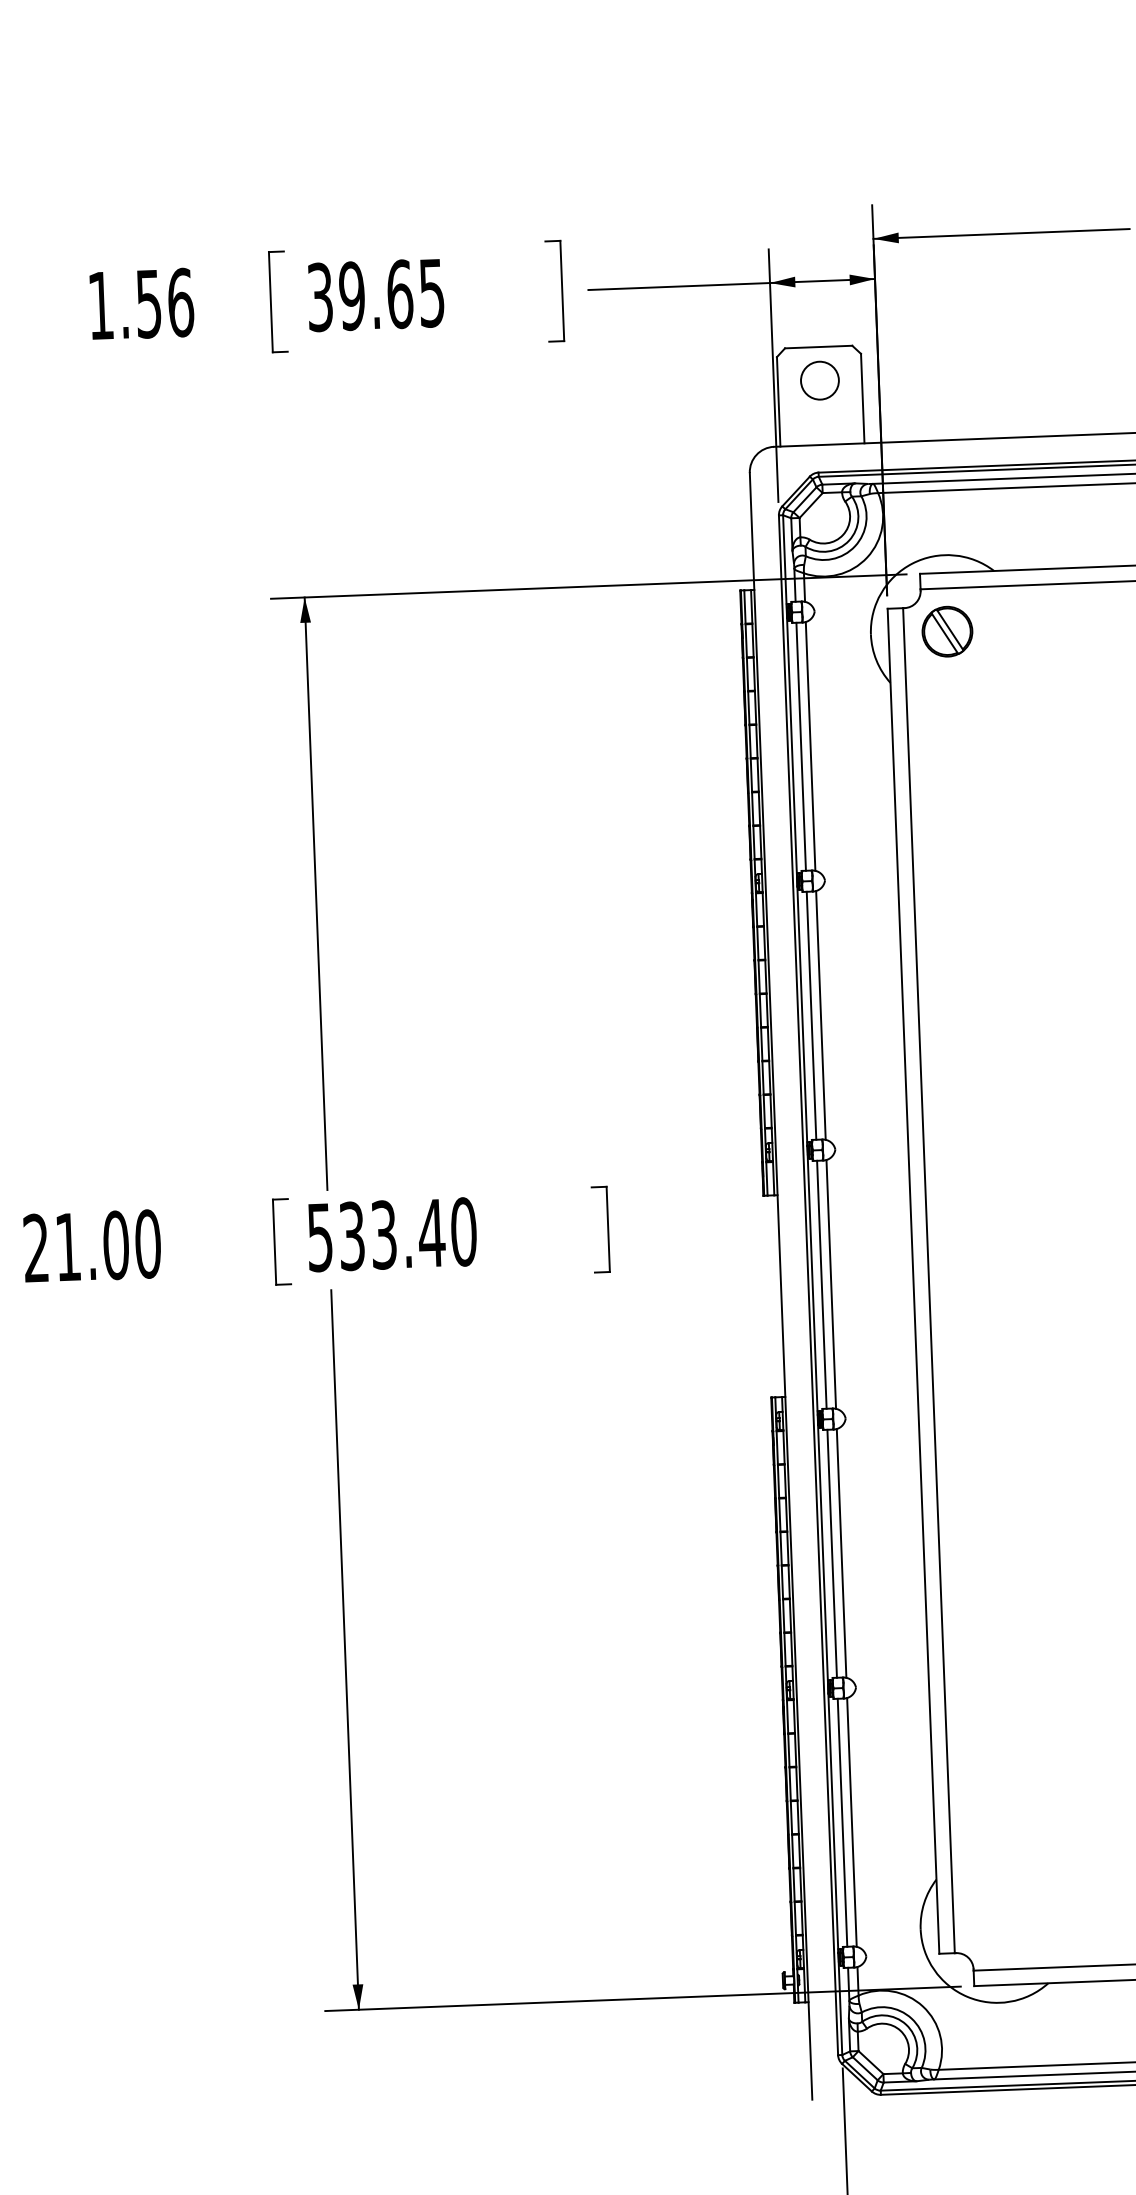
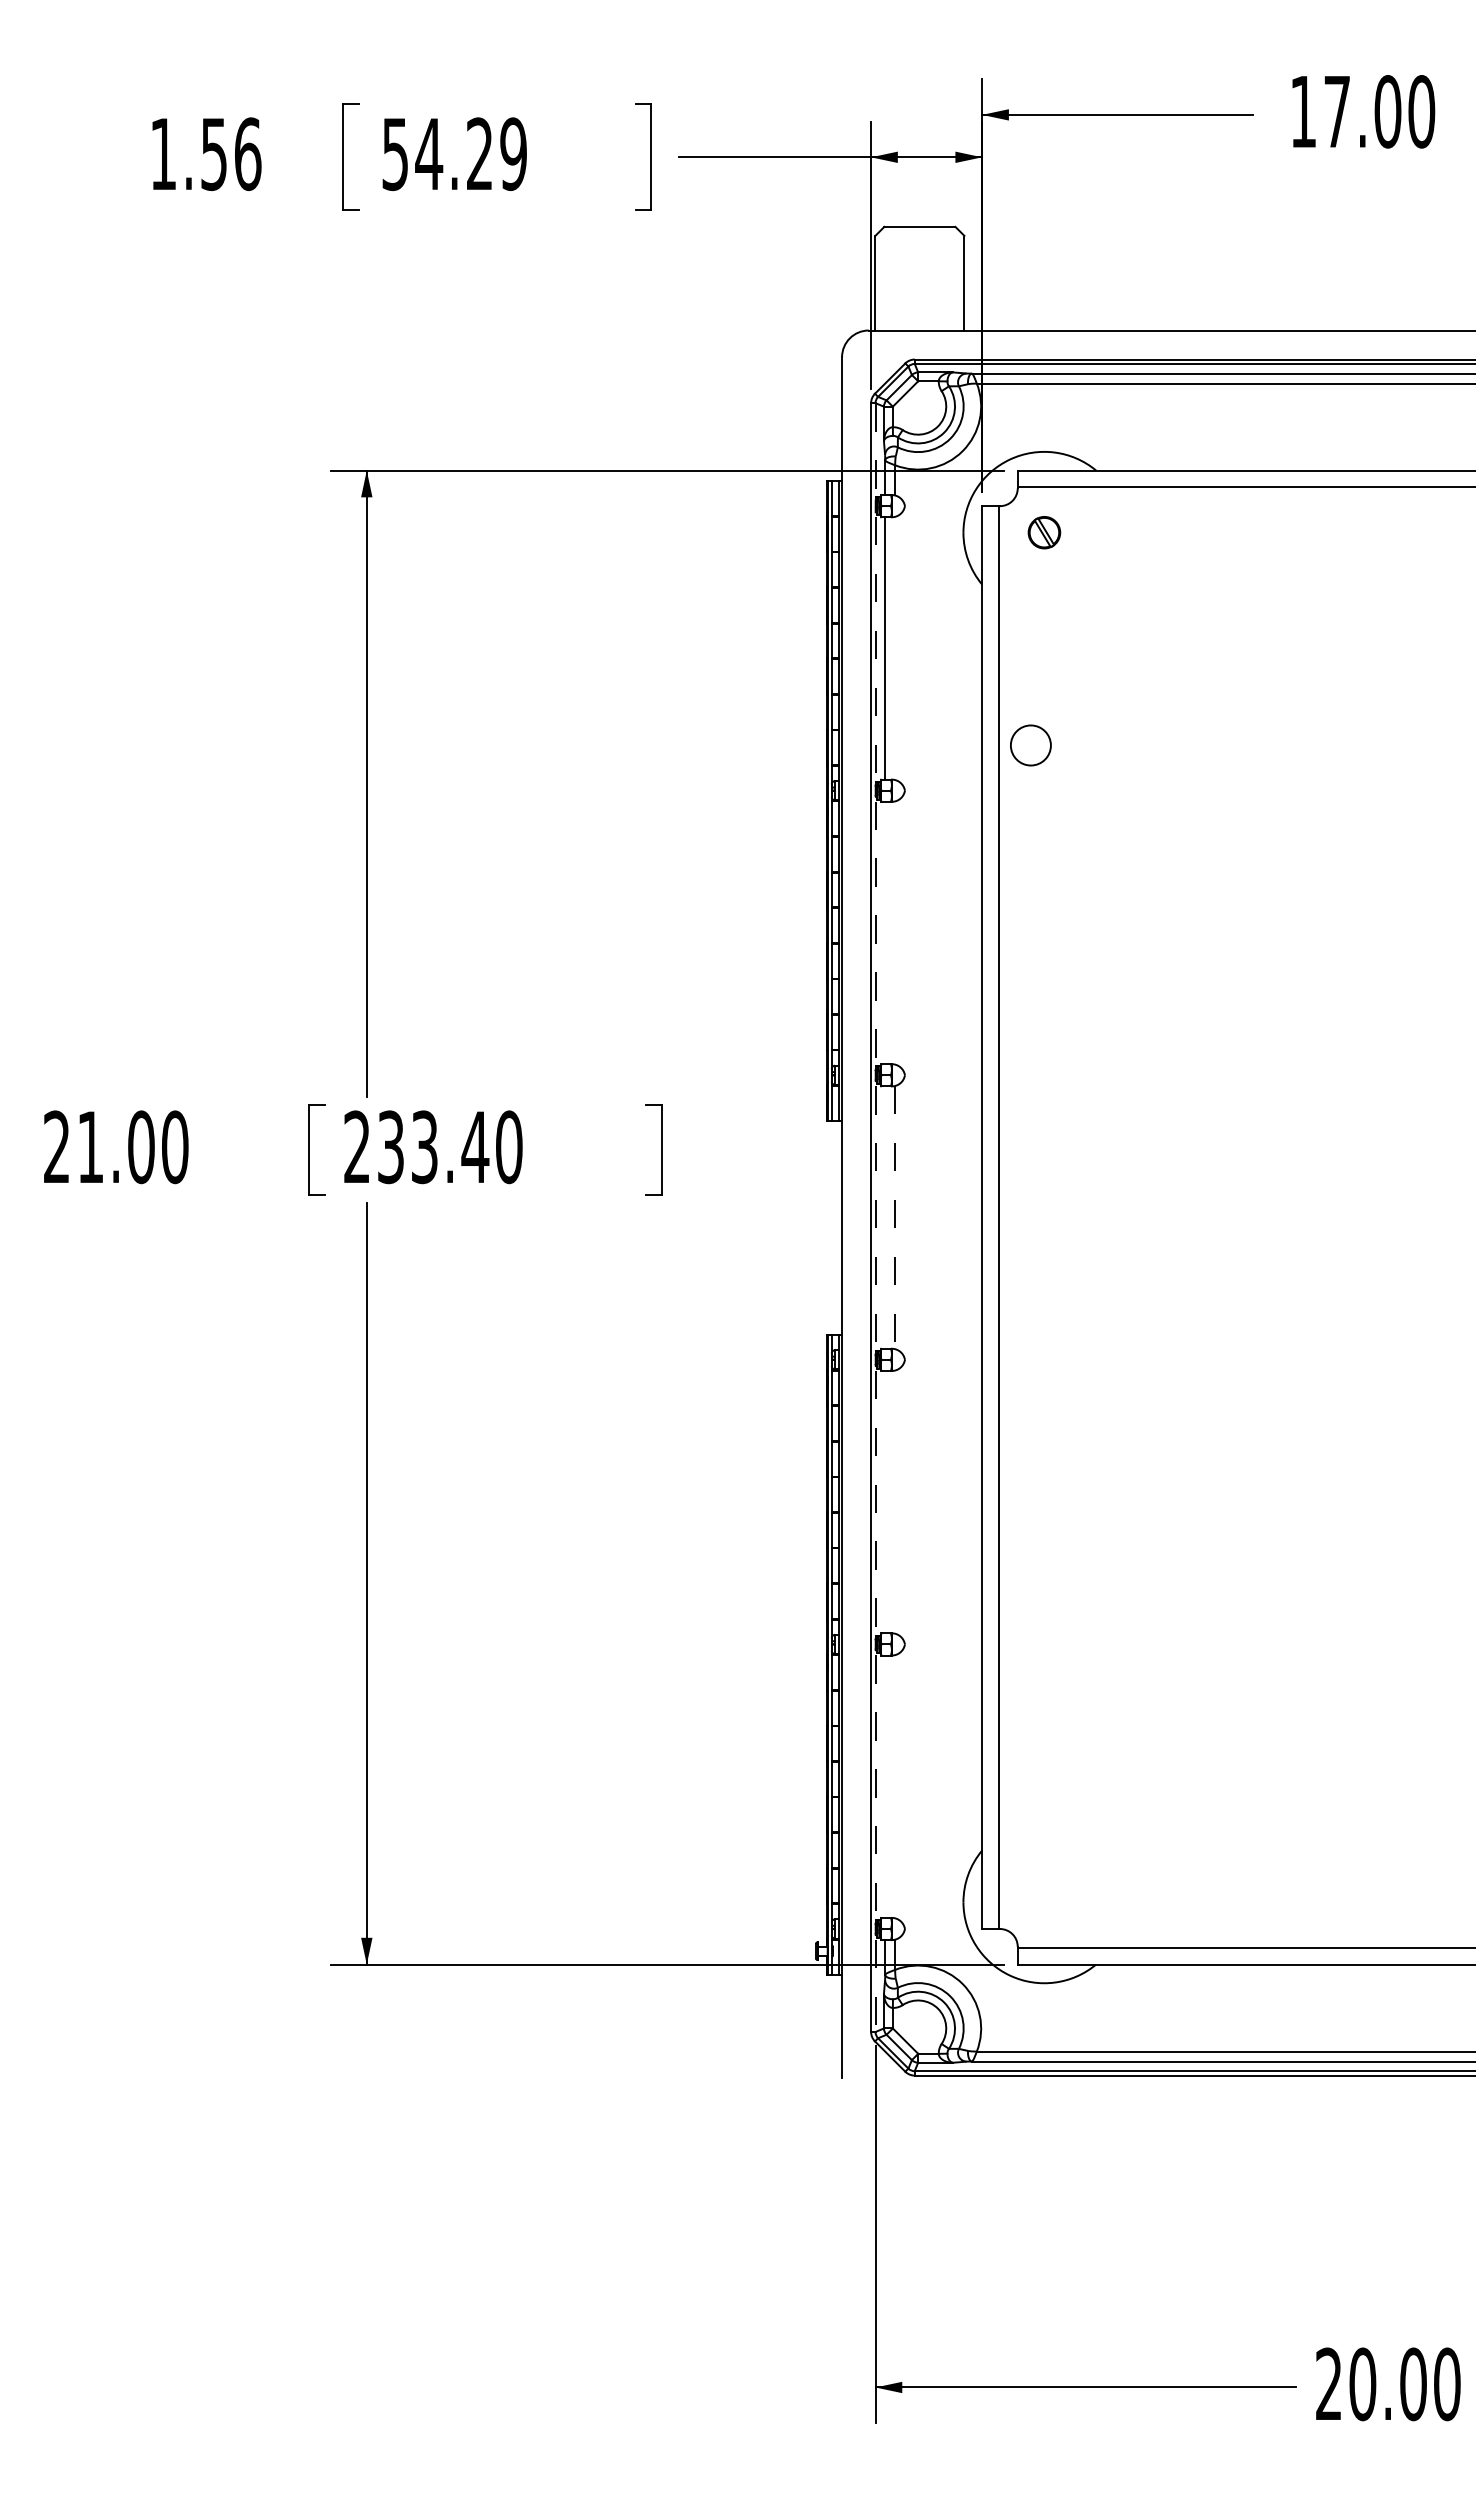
text: (376, 295) -> (454, 154), 39.65 -> 54.29
circle: (819, 380) -> (1030, 745), moved
part: (947, 631) -> (1044, 532), size x0.6
line: (810, 746) -> (895, 648), removed
line: (821, 1014) -> (895, 932), removed
line: (811, 1015) -> (885, 932), removed
text: (319, 1237) -> (356, 1147), 533.40 -> 233.40
line: (822, 1284) -> (885, 1217), removed
line: (831, 1284) -> (895, 1217), solid -> dashed
line: (812, 1286) -> (875, 1218), solid -> dashed
line: (841, 1552) -> (895, 1501), removed
line: (832, 1553) -> (885, 1501), removed
line: (842, 1822) -> (885, 1786), removed
line: (852, 1822) -> (895, 1786), removed

